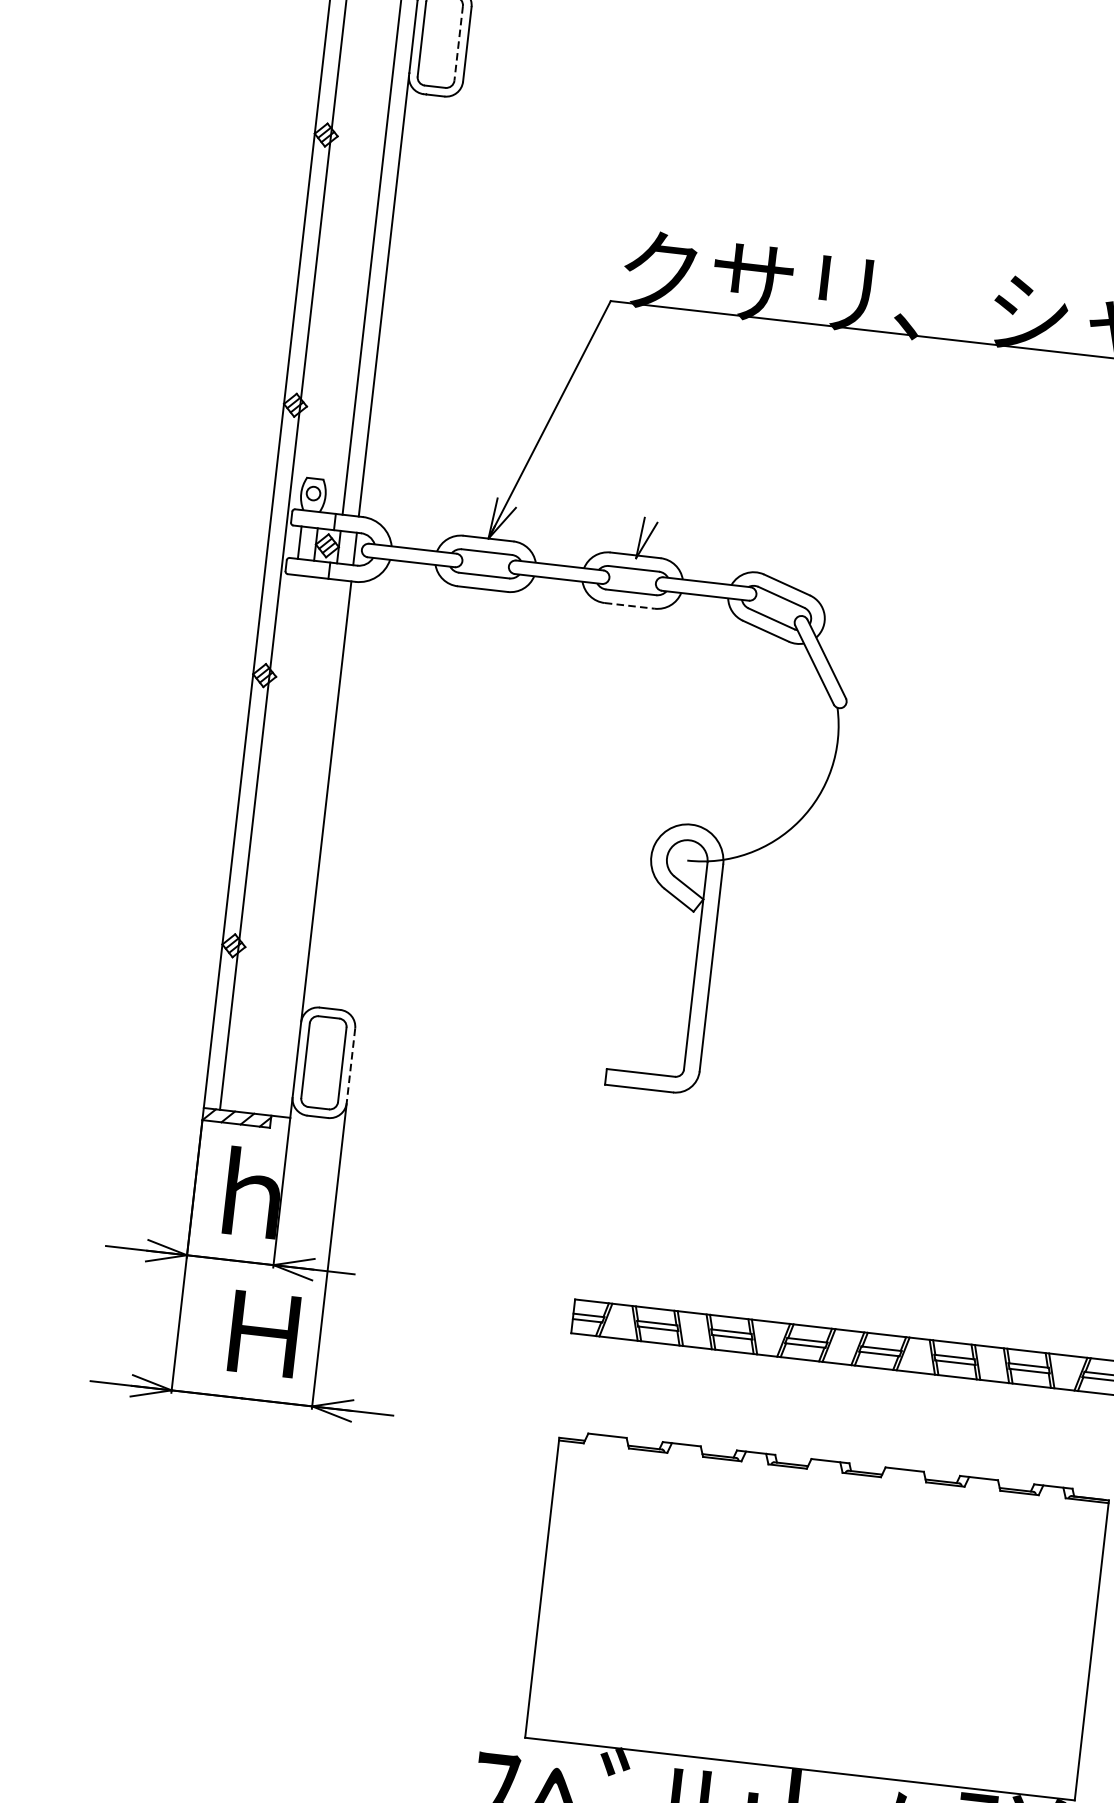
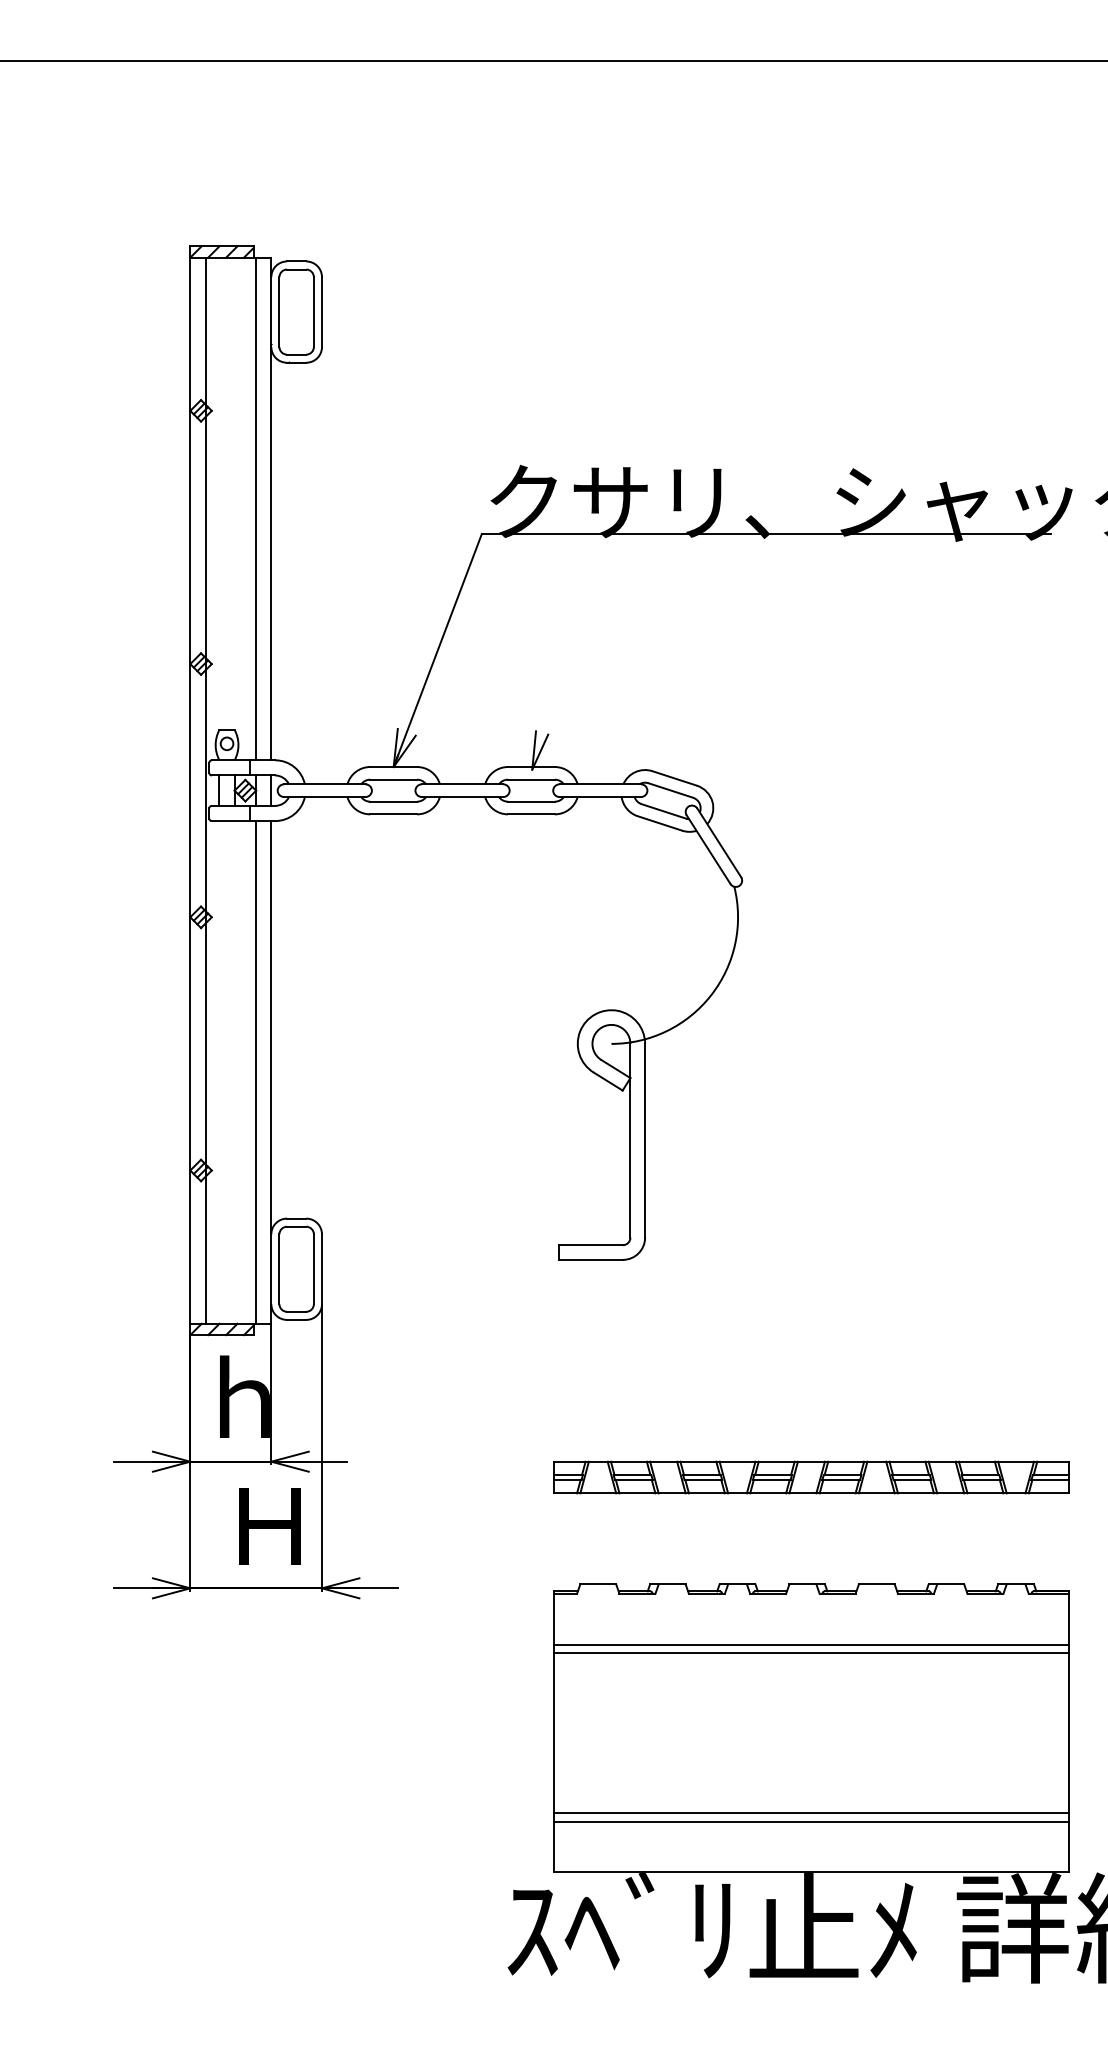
line: (458, 43) -> (313, 312), dashed -> solid
line: (629, 606) -> (531, 814), dashed -> solid
line: (304, 847) -> (256, 1072), added
line: (350, 1066) -> (321, 1269), dashed -> solid
line: (826, 1525) -> (810, 1644), added
line: (825, 1535) -> (810, 1653), added
line: (806, 1705) -> (810, 1812), added
line: (805, 1714) -> (810, 1821), added

